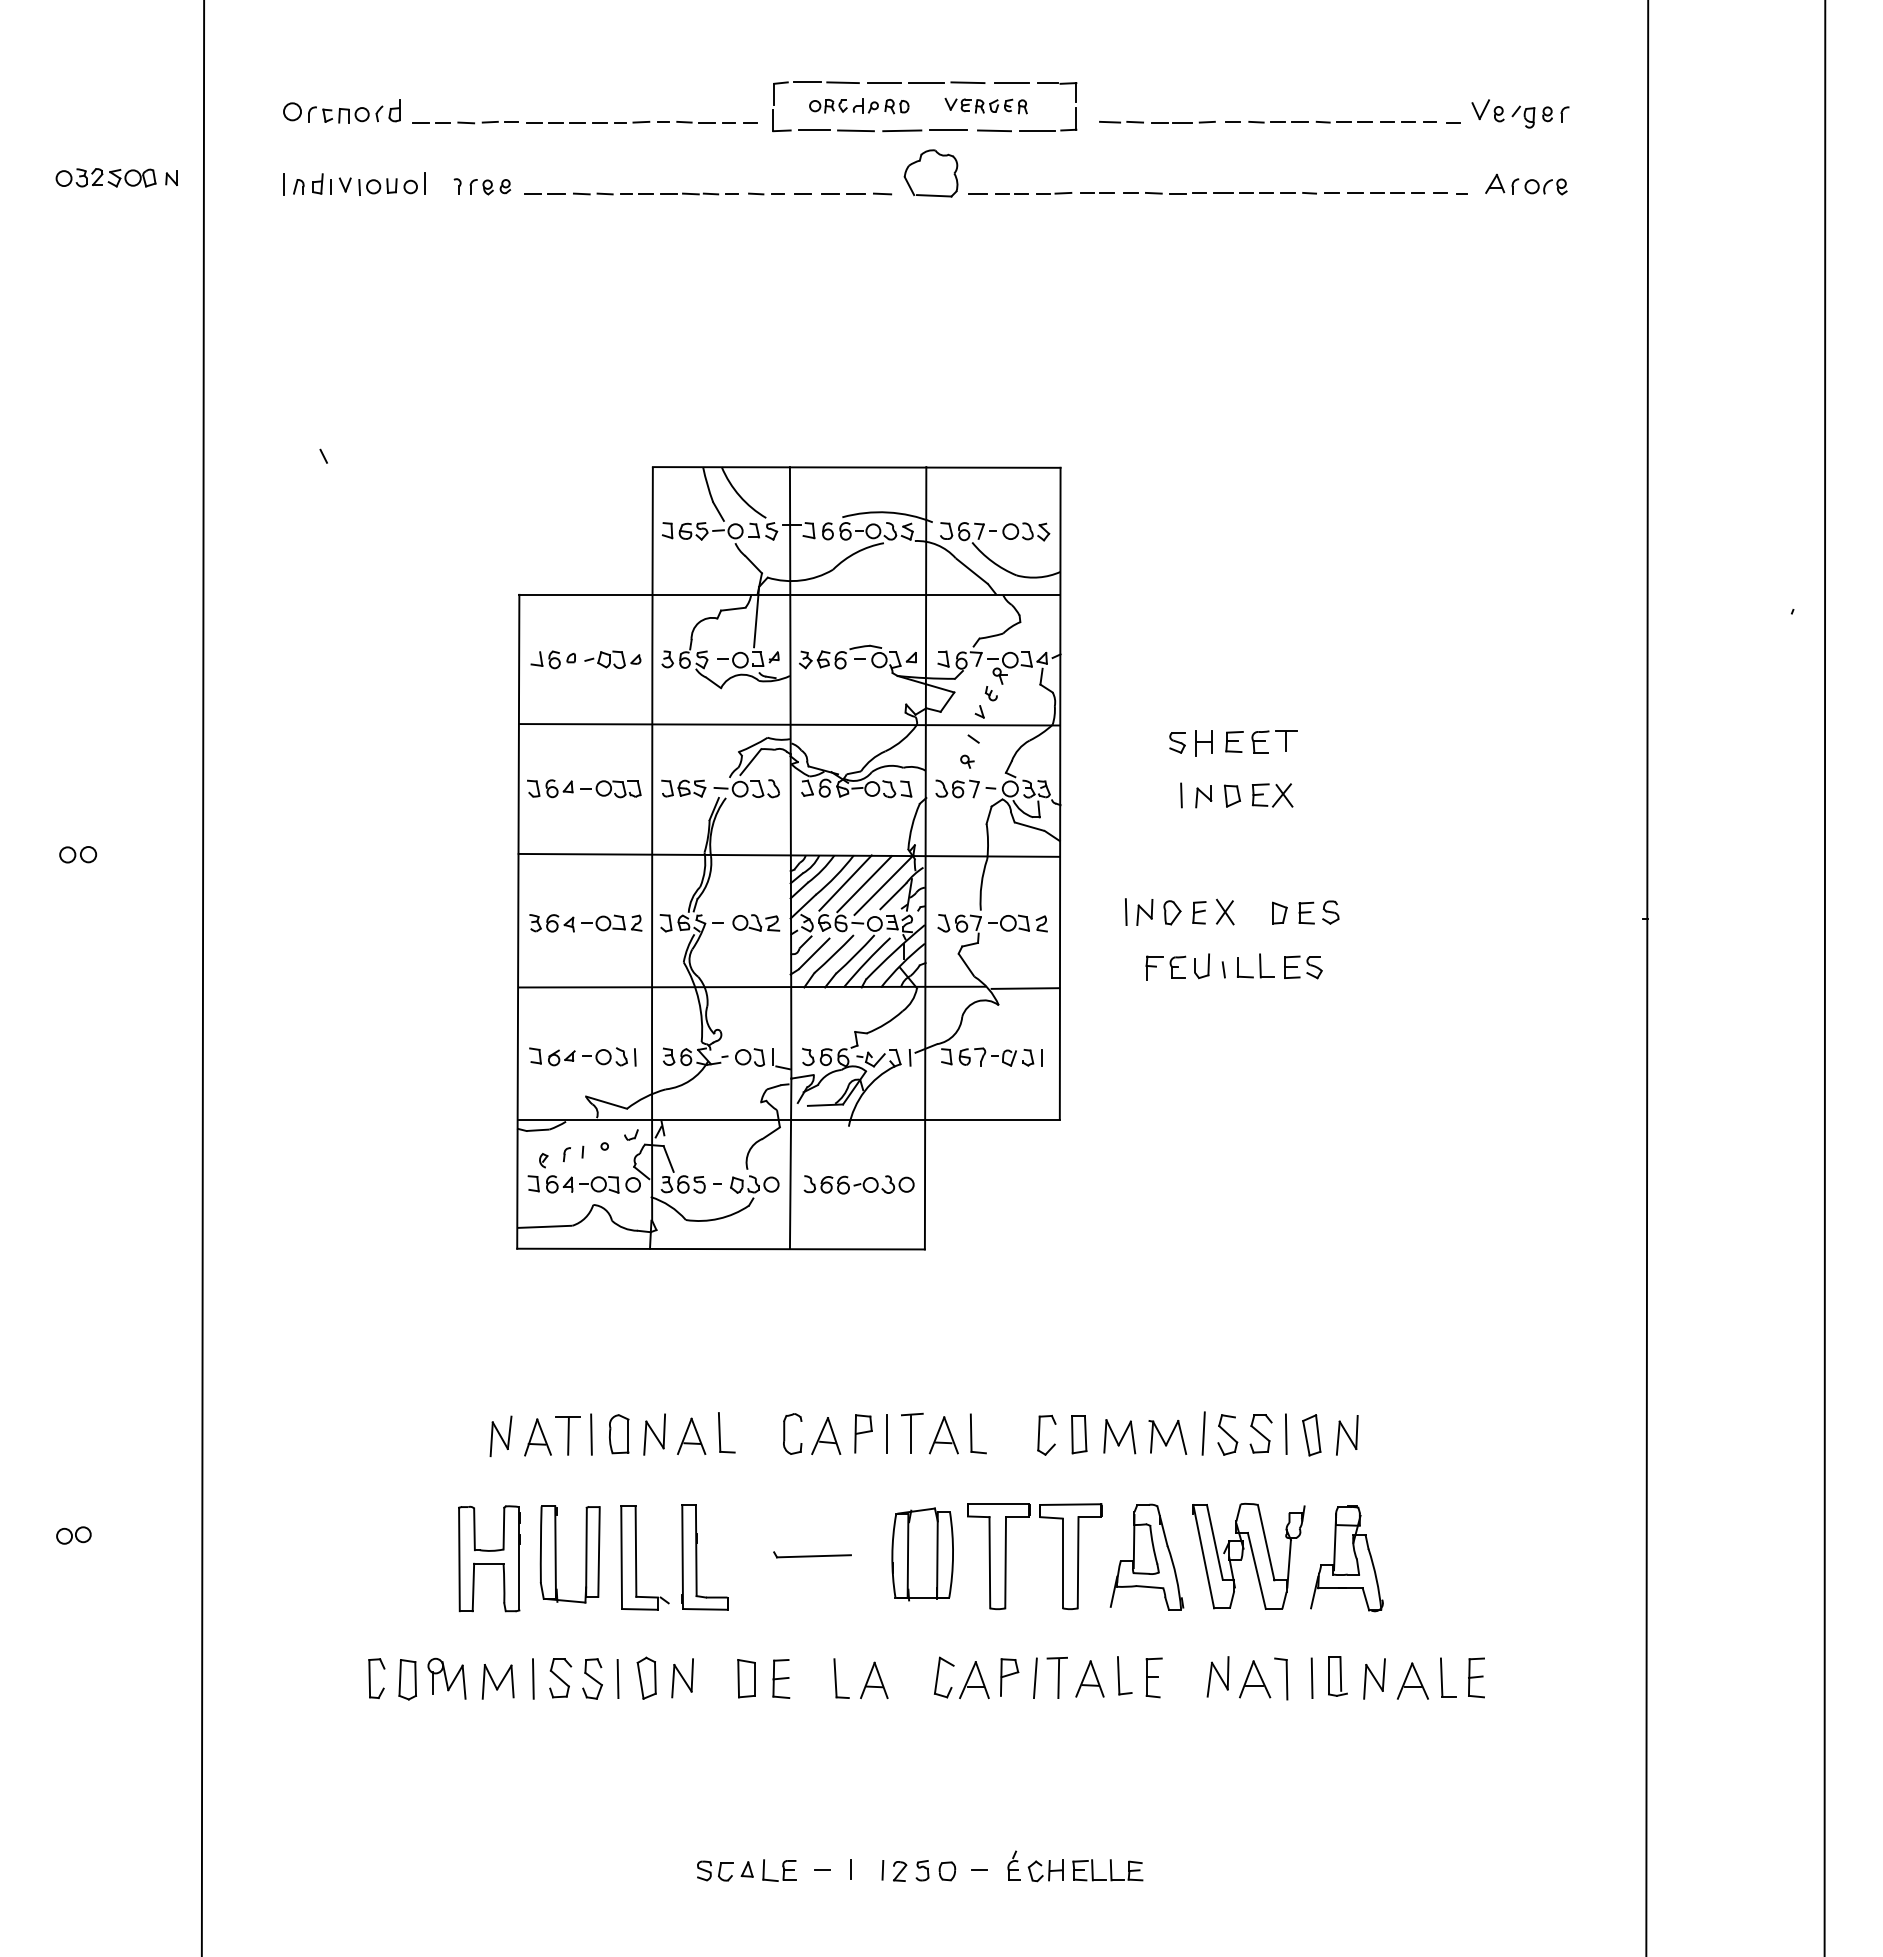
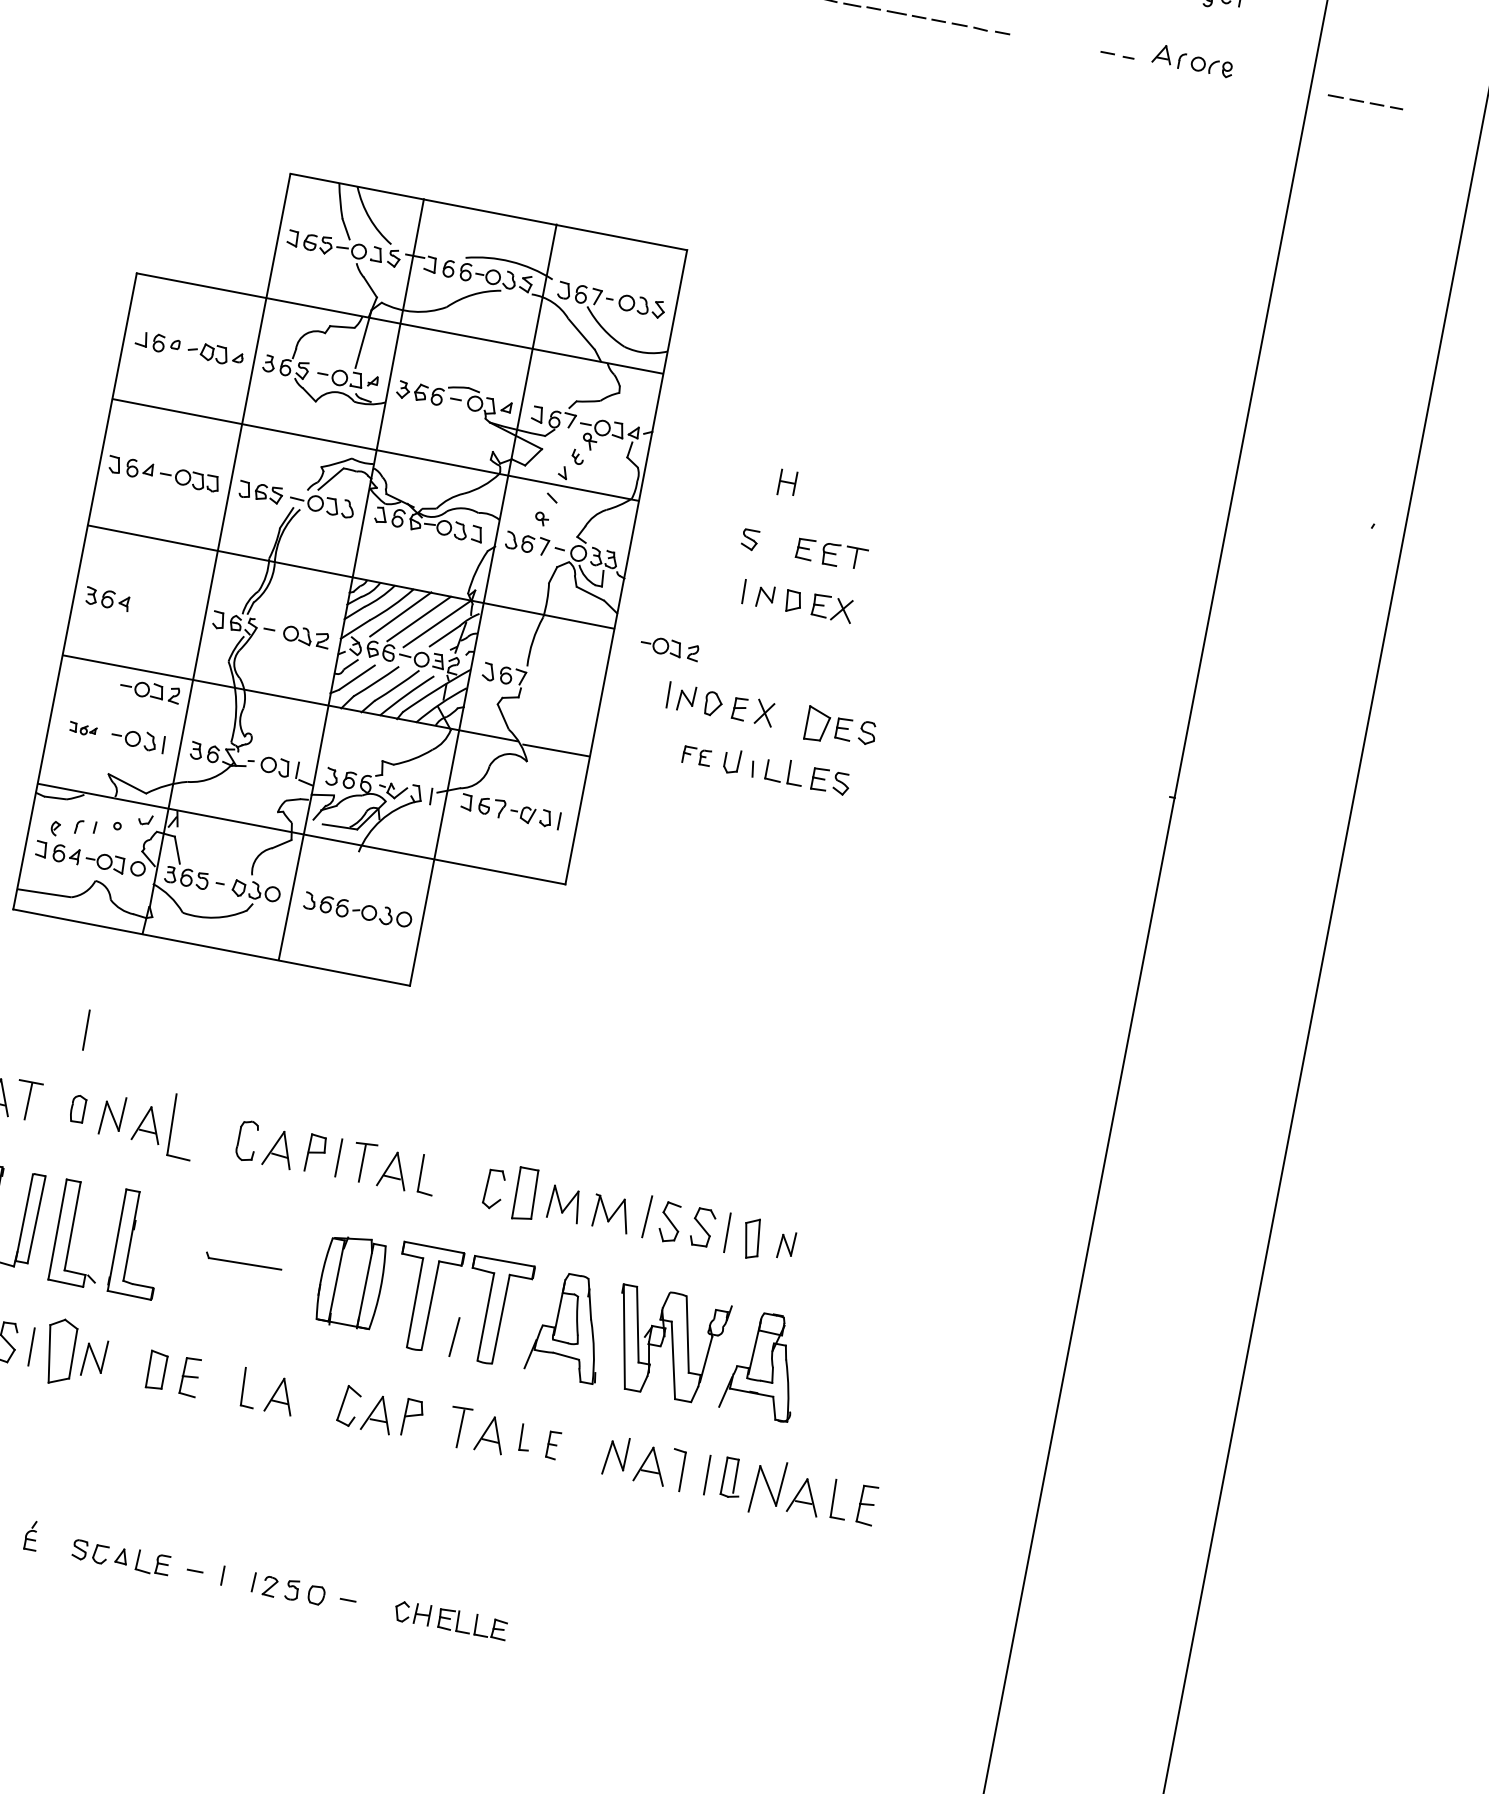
line: (1384, 192) -> (1364, 101), moved
part: (1203, 743) -> (786, 483), moved
part: (1279, 912) -> (817, 723), size x1.6
part: (611, 922) -> (150, 690), moved
part: (1017, 923) -> (669, 648), moved
part: (1165, 967) -> (696, 756), size x0.7
part: (552, 1056) -> (83, 728), size x0.6
part: (726, 1432) -> (182, 1127), size x1.6
line: (591, 1434) -> (86, 1030), moved
part: (619, 1434) -> (78, 1109), size x0.7
part: (1079, 1434) -> (526, 1194), size x1.4
part: (1347, 1435) -> (786, 1245), size x0.7
part: (1124, 1675) -> (525, 1437), size x0.7
part: (646, 1677) -> (59, 1350), size x1.6
line: (1035, 1677) -> (454, 1336), moved
part: (1153, 1677) -> (553, 1444), size x0.7
part: (1374, 1678) -> (767, 1486), size x1.4
part: (1013, 1865) -> (31, 1535), moved

